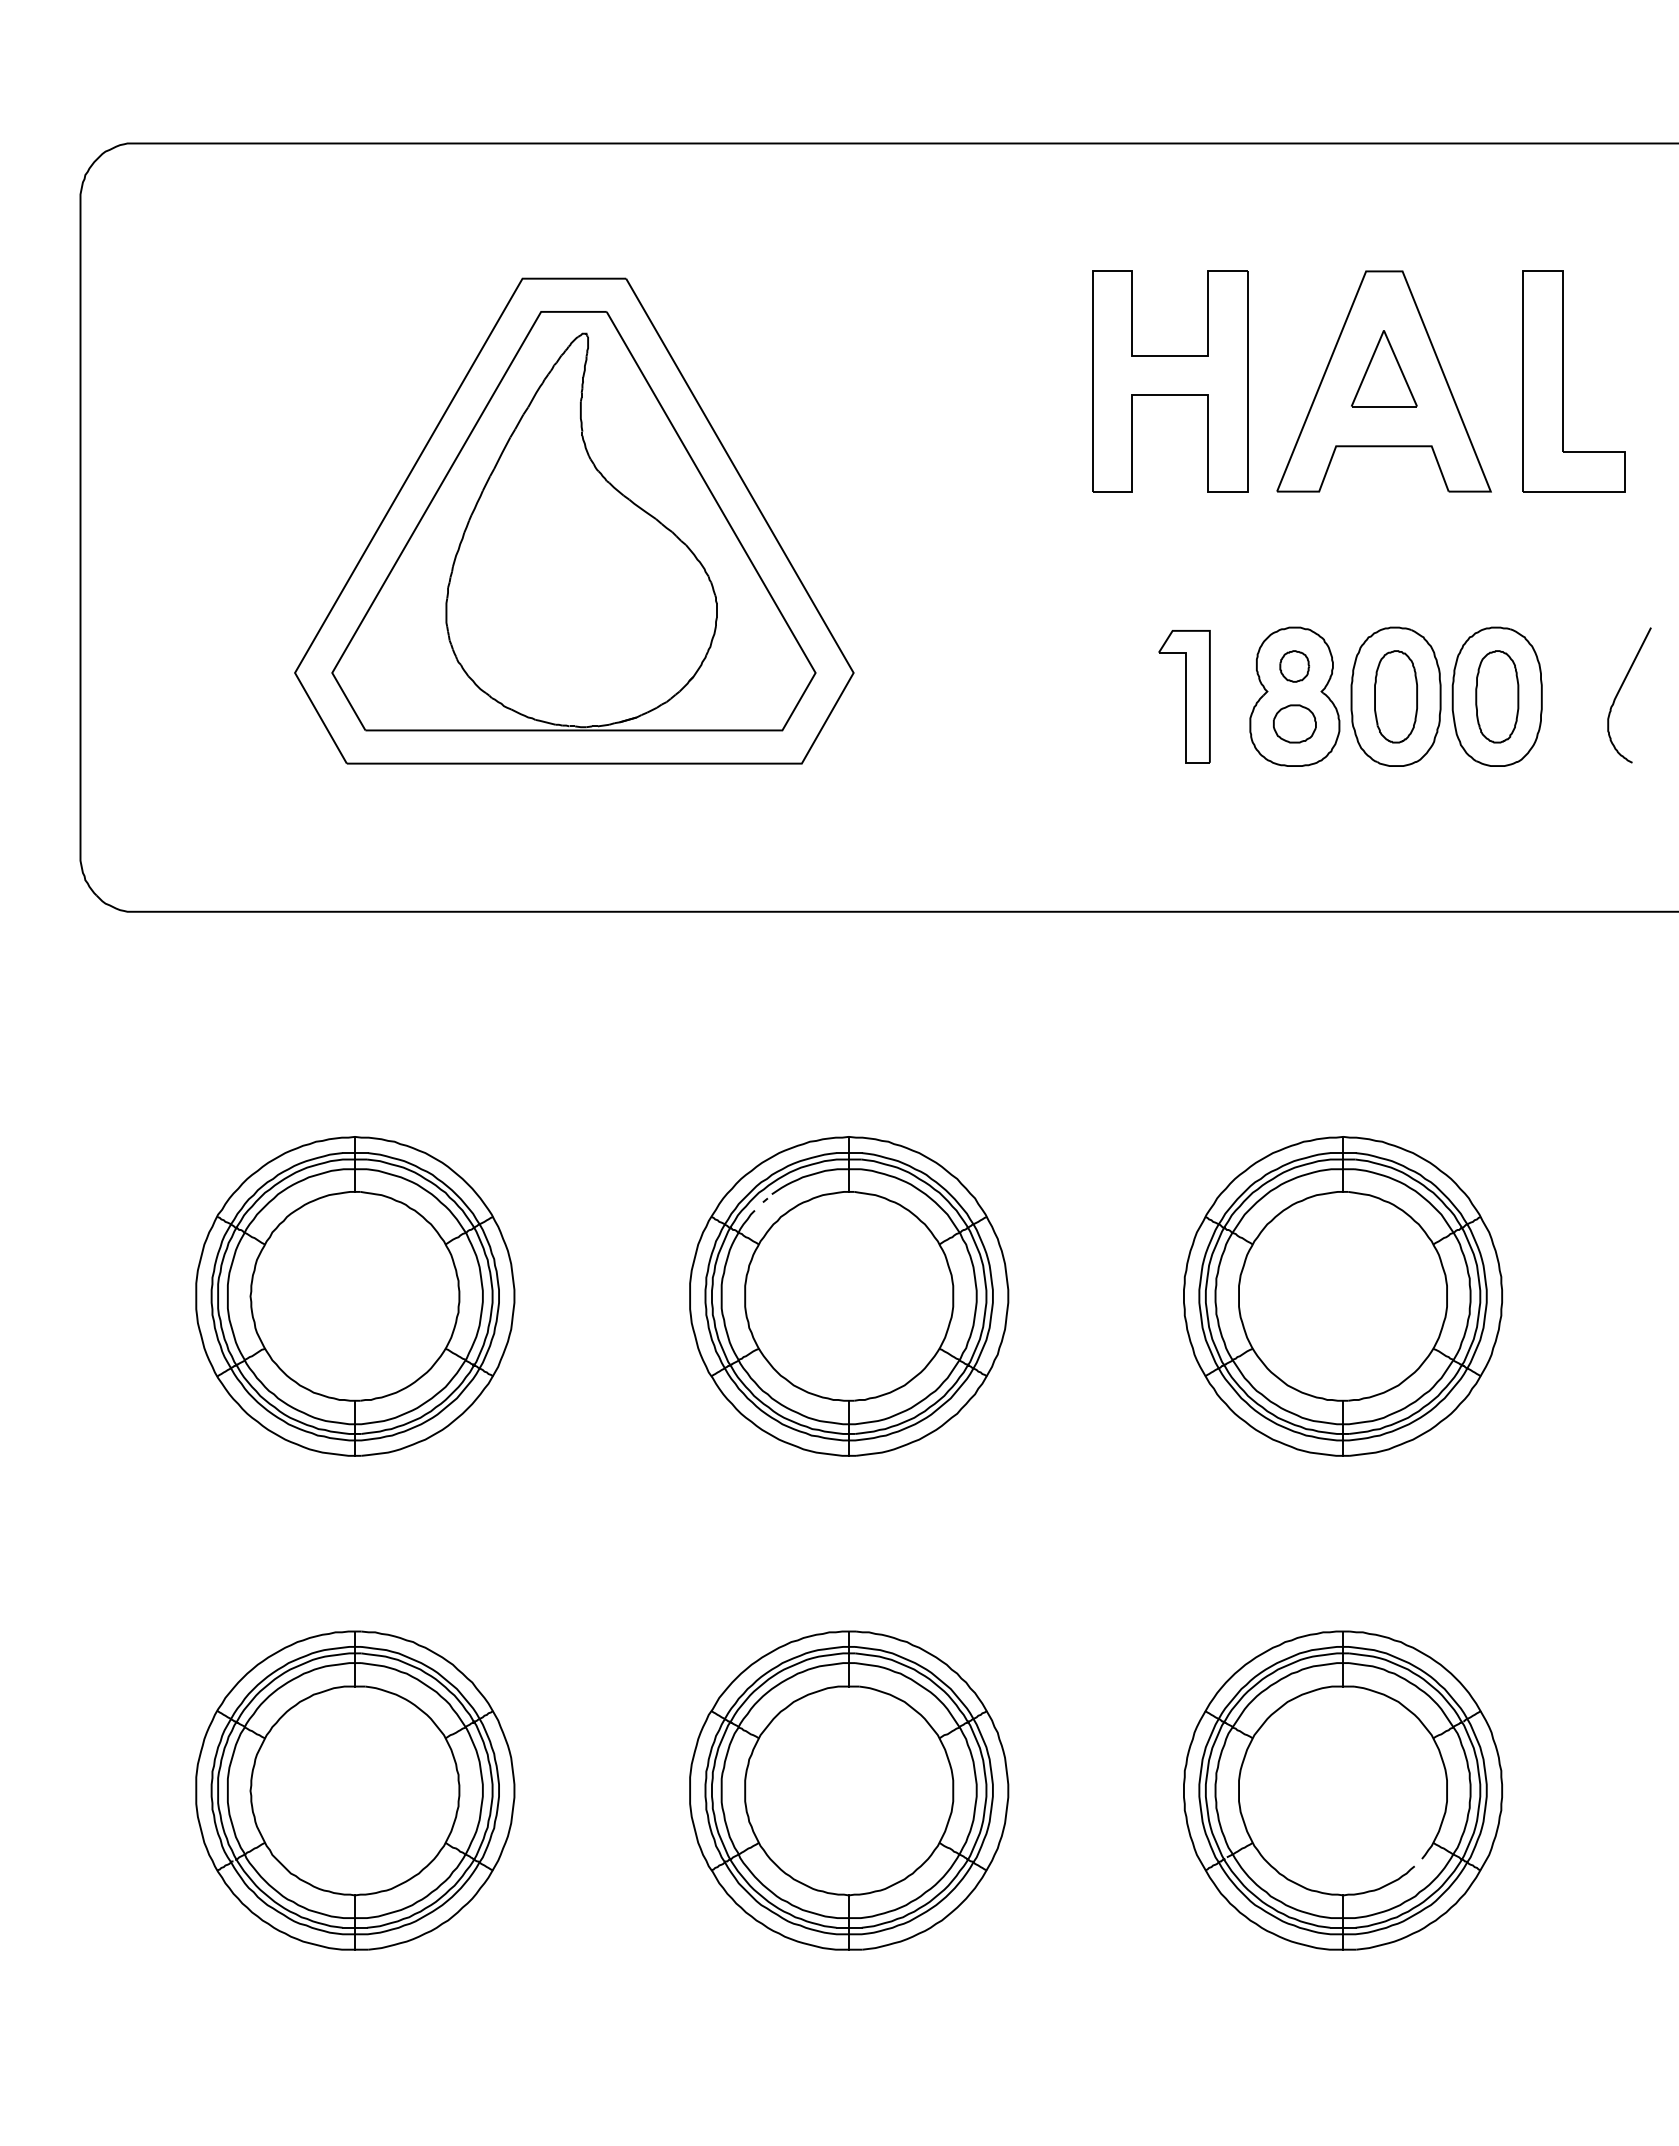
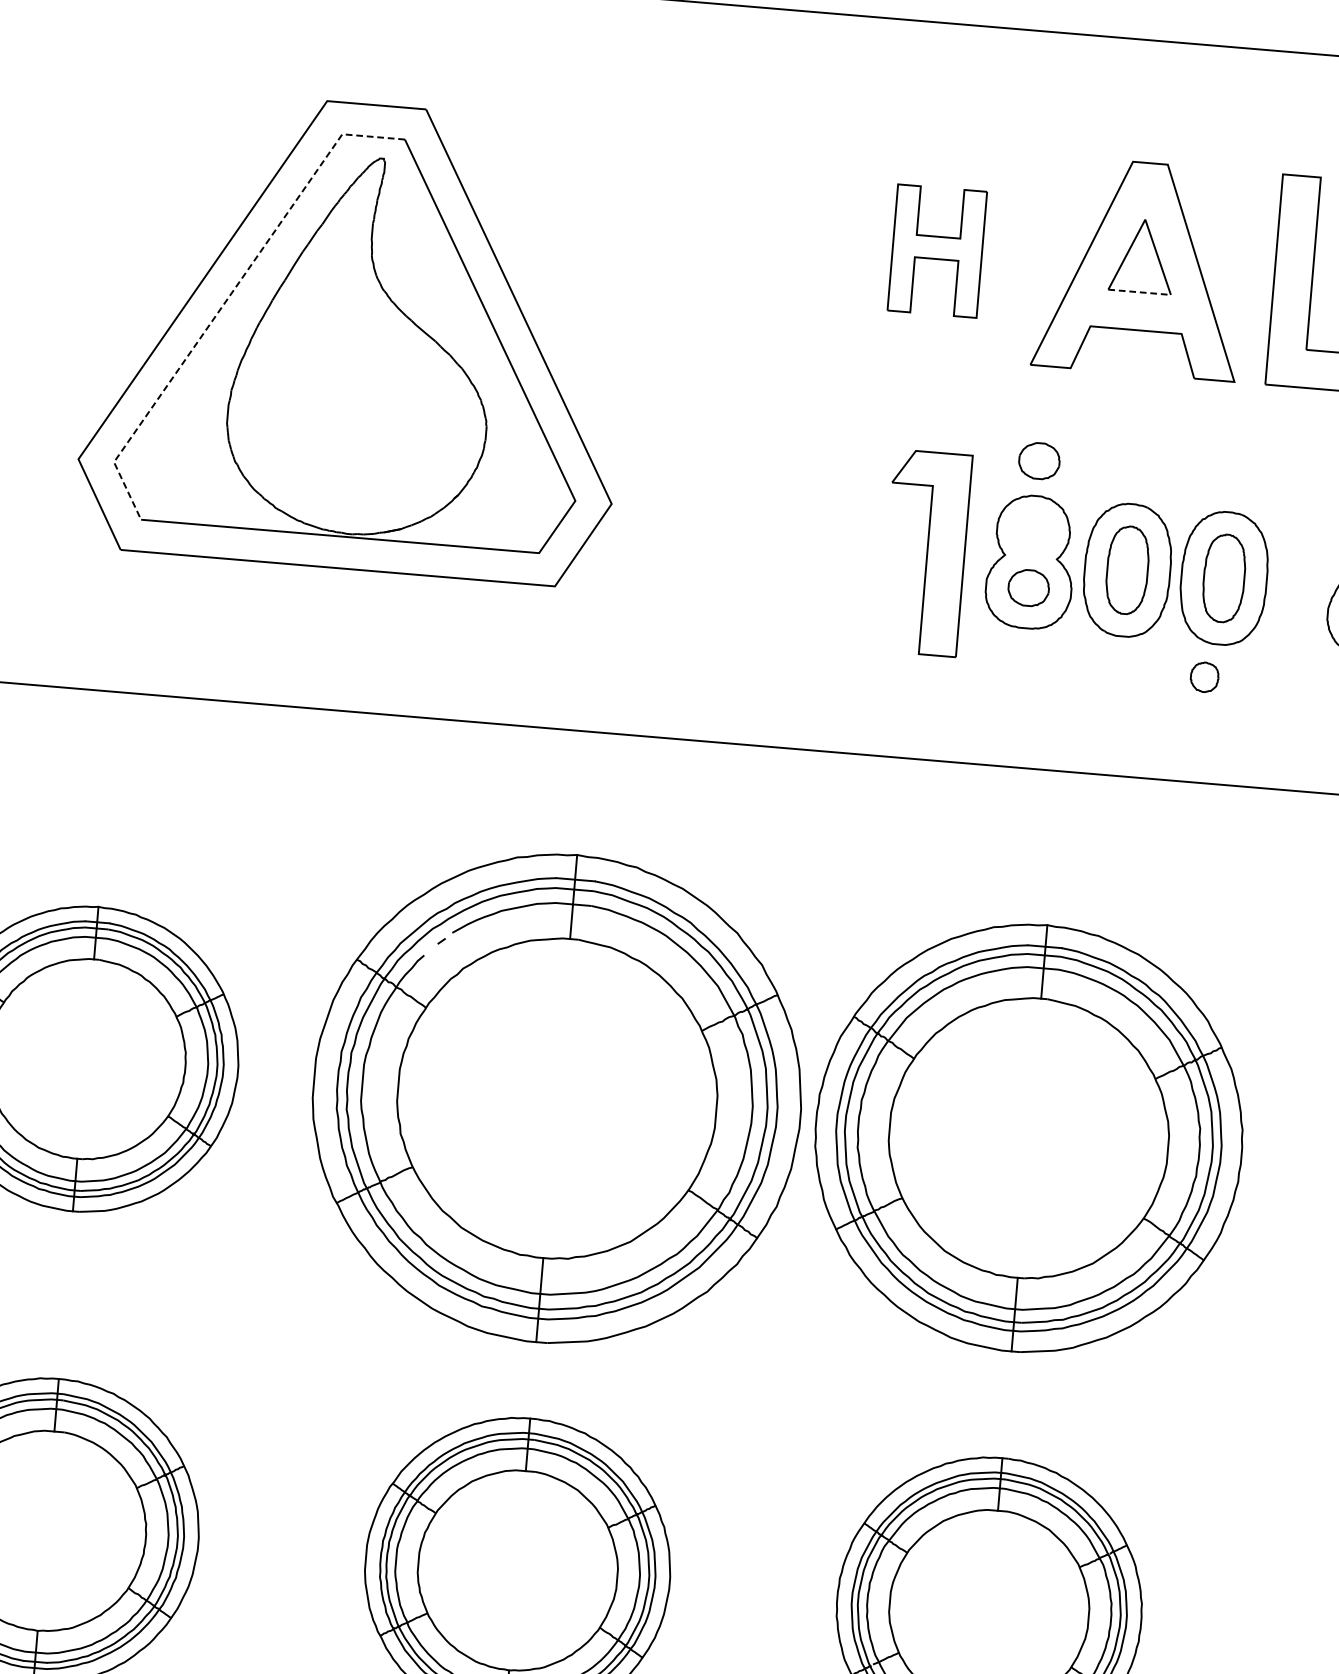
part: (1170, 381) -> (937, 251), size x0.6
line: (1384, 406) -> (1139, 292), solid -> dashed
line: (436, 493) -> (227, 299), solid -> dashed
part: (1294, 590) -> (1039, 460), added
part: (1294, 666) -> (1204, 677), moved
part: (1184, 696) -> (925, 552), size x1.6
part: (849, 1296) -> (557, 1098), size x1.6
part: (1342, 1296) -> (1028, 1138), size x1.4

